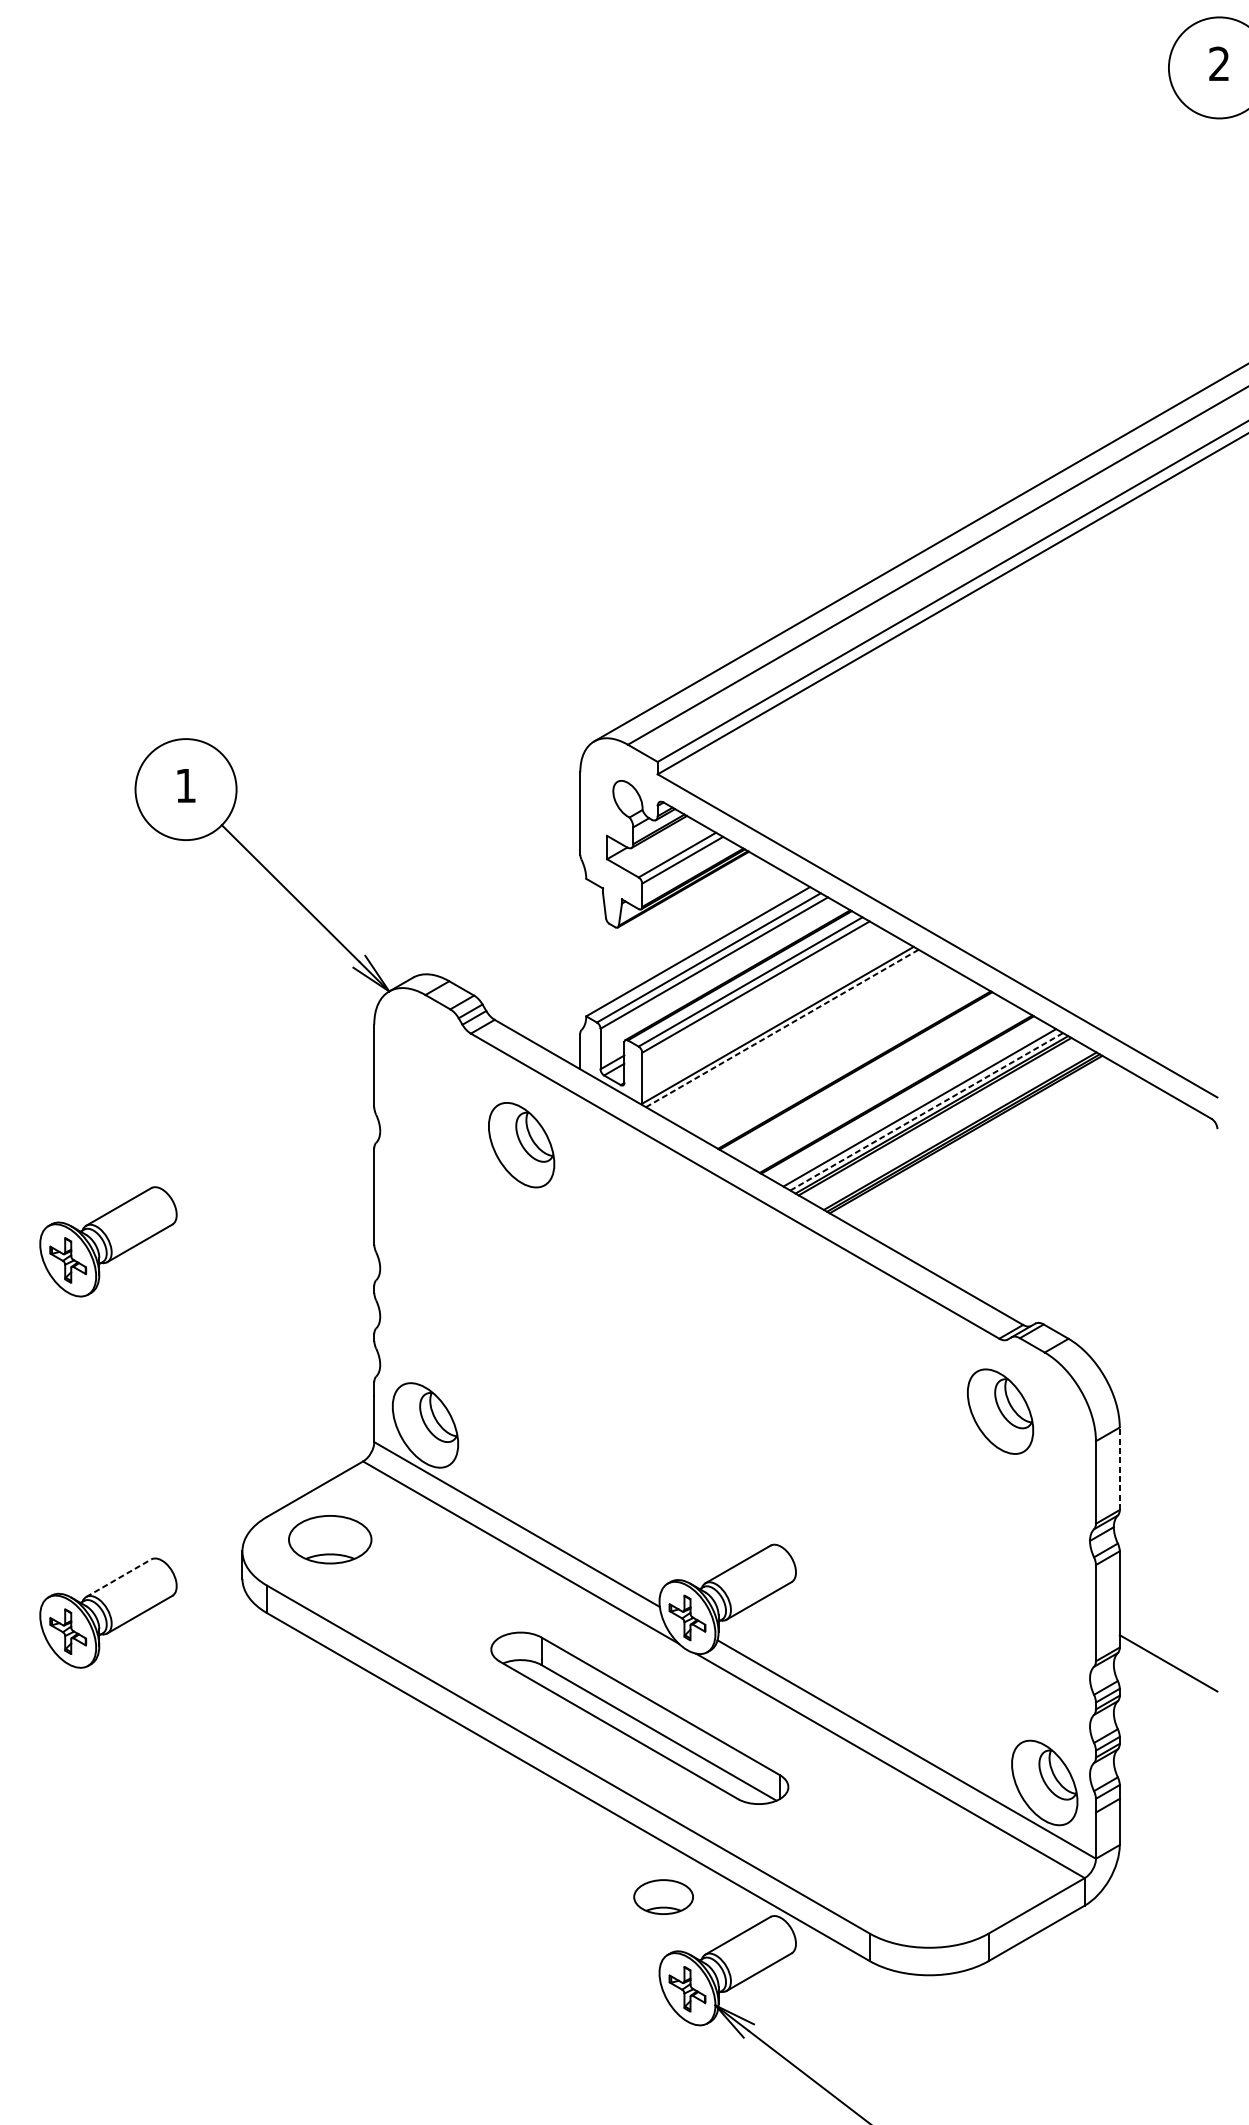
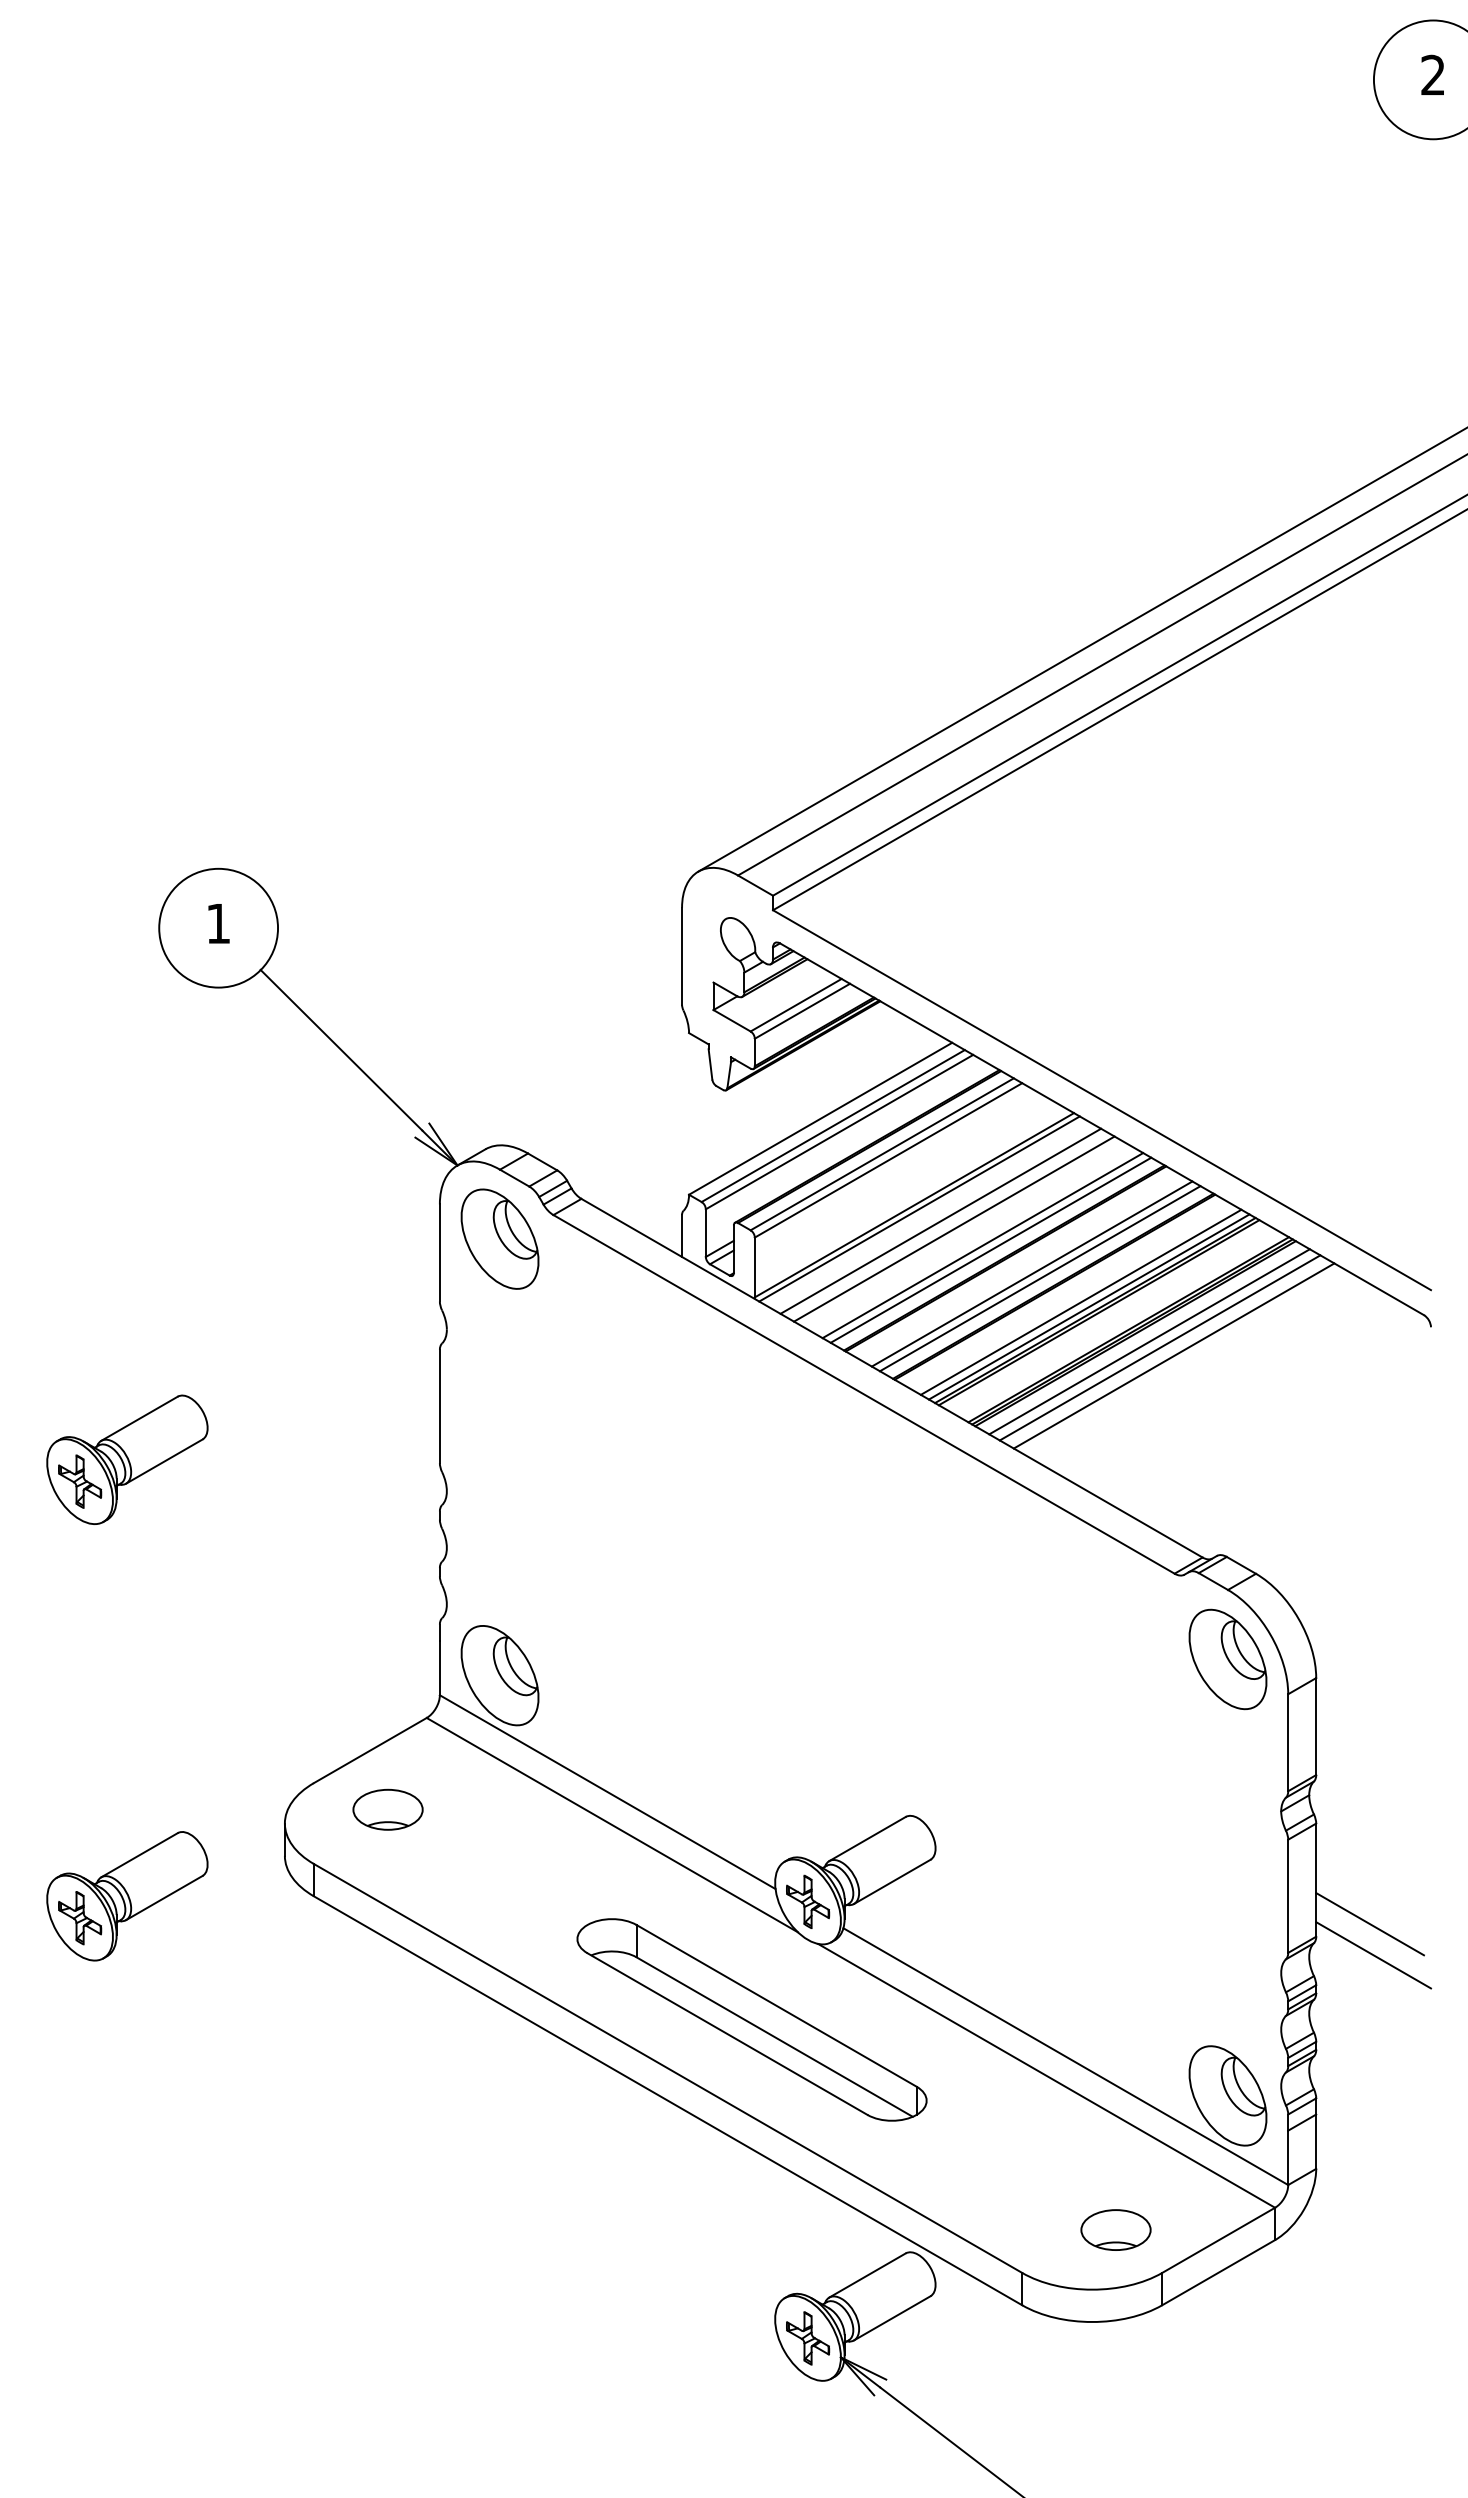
line: (782, 1028) -> (919, 1208), dashed -> solid
line: (800, 1038) -> (940, 1220), added
line: (812, 1045) -> (954, 1228), added
line: (835, 1059) -> (982, 1245), added
line: (842, 1062) -> (990, 1249), added
line: (877, 1083) -> (1031, 1273), added
line: (884, 1087) -> (1039, 1278), added
line: (926, 1111) -> (1089, 1306), dashed -> solid
line: (977, 1141) -> (1149, 1341), added
part: (521, 1144) -> (499, 1238), moved
line: (986, 1146) -> (1159, 1347), added
line: (998, 1153) -> (1173, 1355), added
part: (1000, 1411) -> (1227, 1659), moved
line: (1120, 1468) -> (1316, 1726), dashed -> solid
part: (329, 1539) -> (387, 1809), size x0.71
line: (118, 1577) -> (139, 1854), dashed -> solid
line: (1165, 1637) -> (1370, 1924), added
part: (663, 1896) -> (1115, 2229), moved

